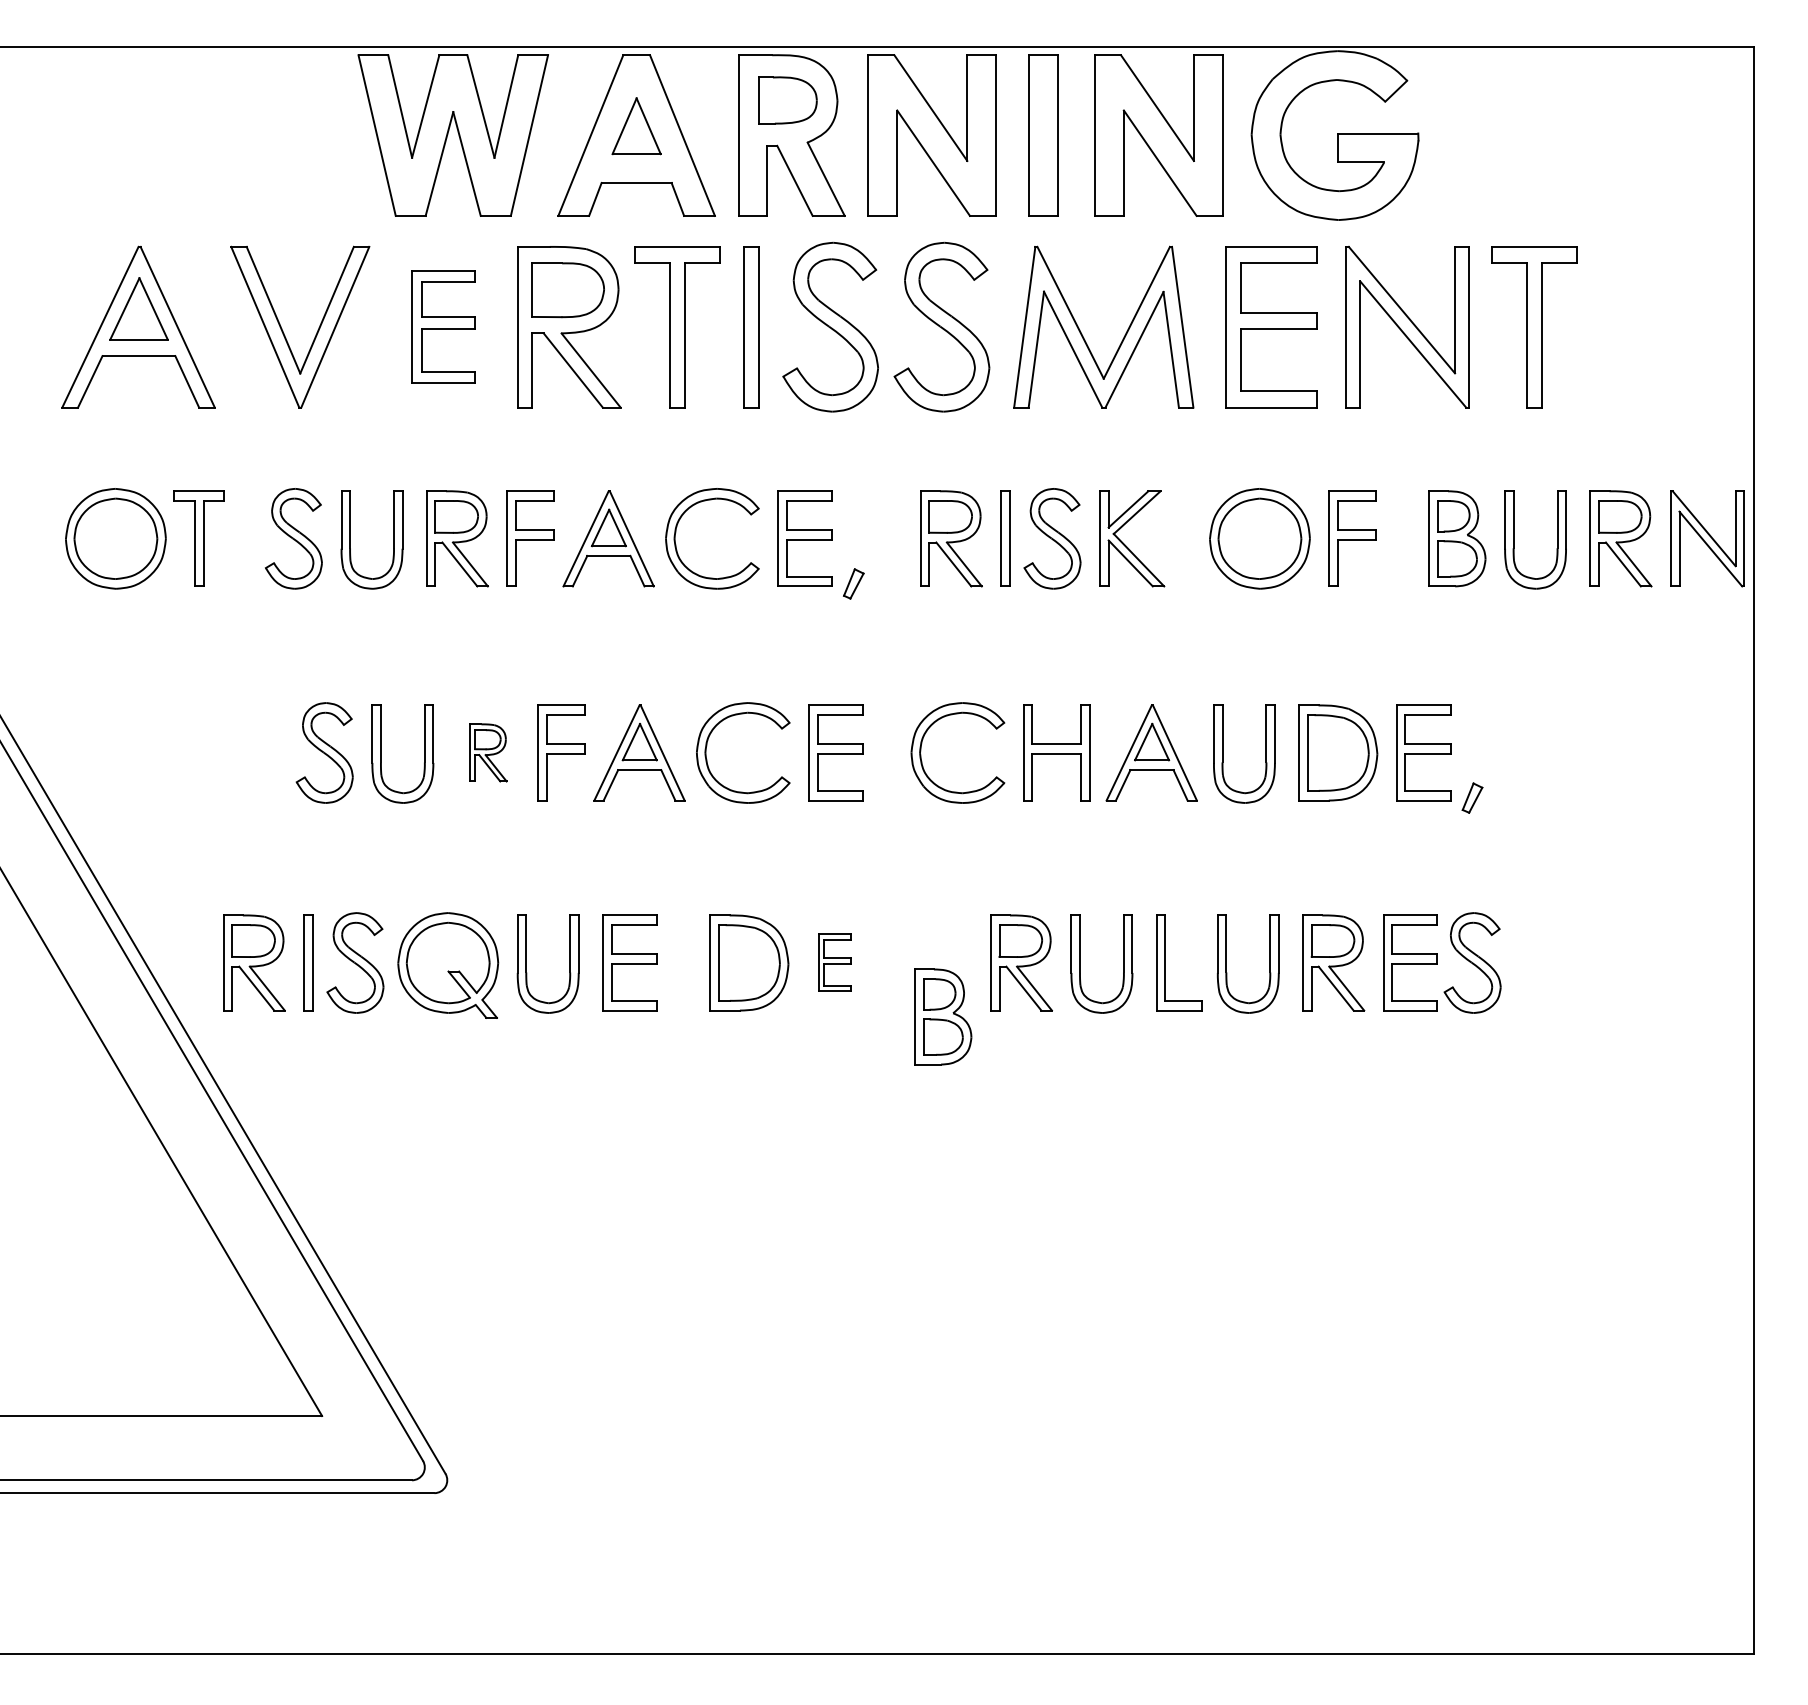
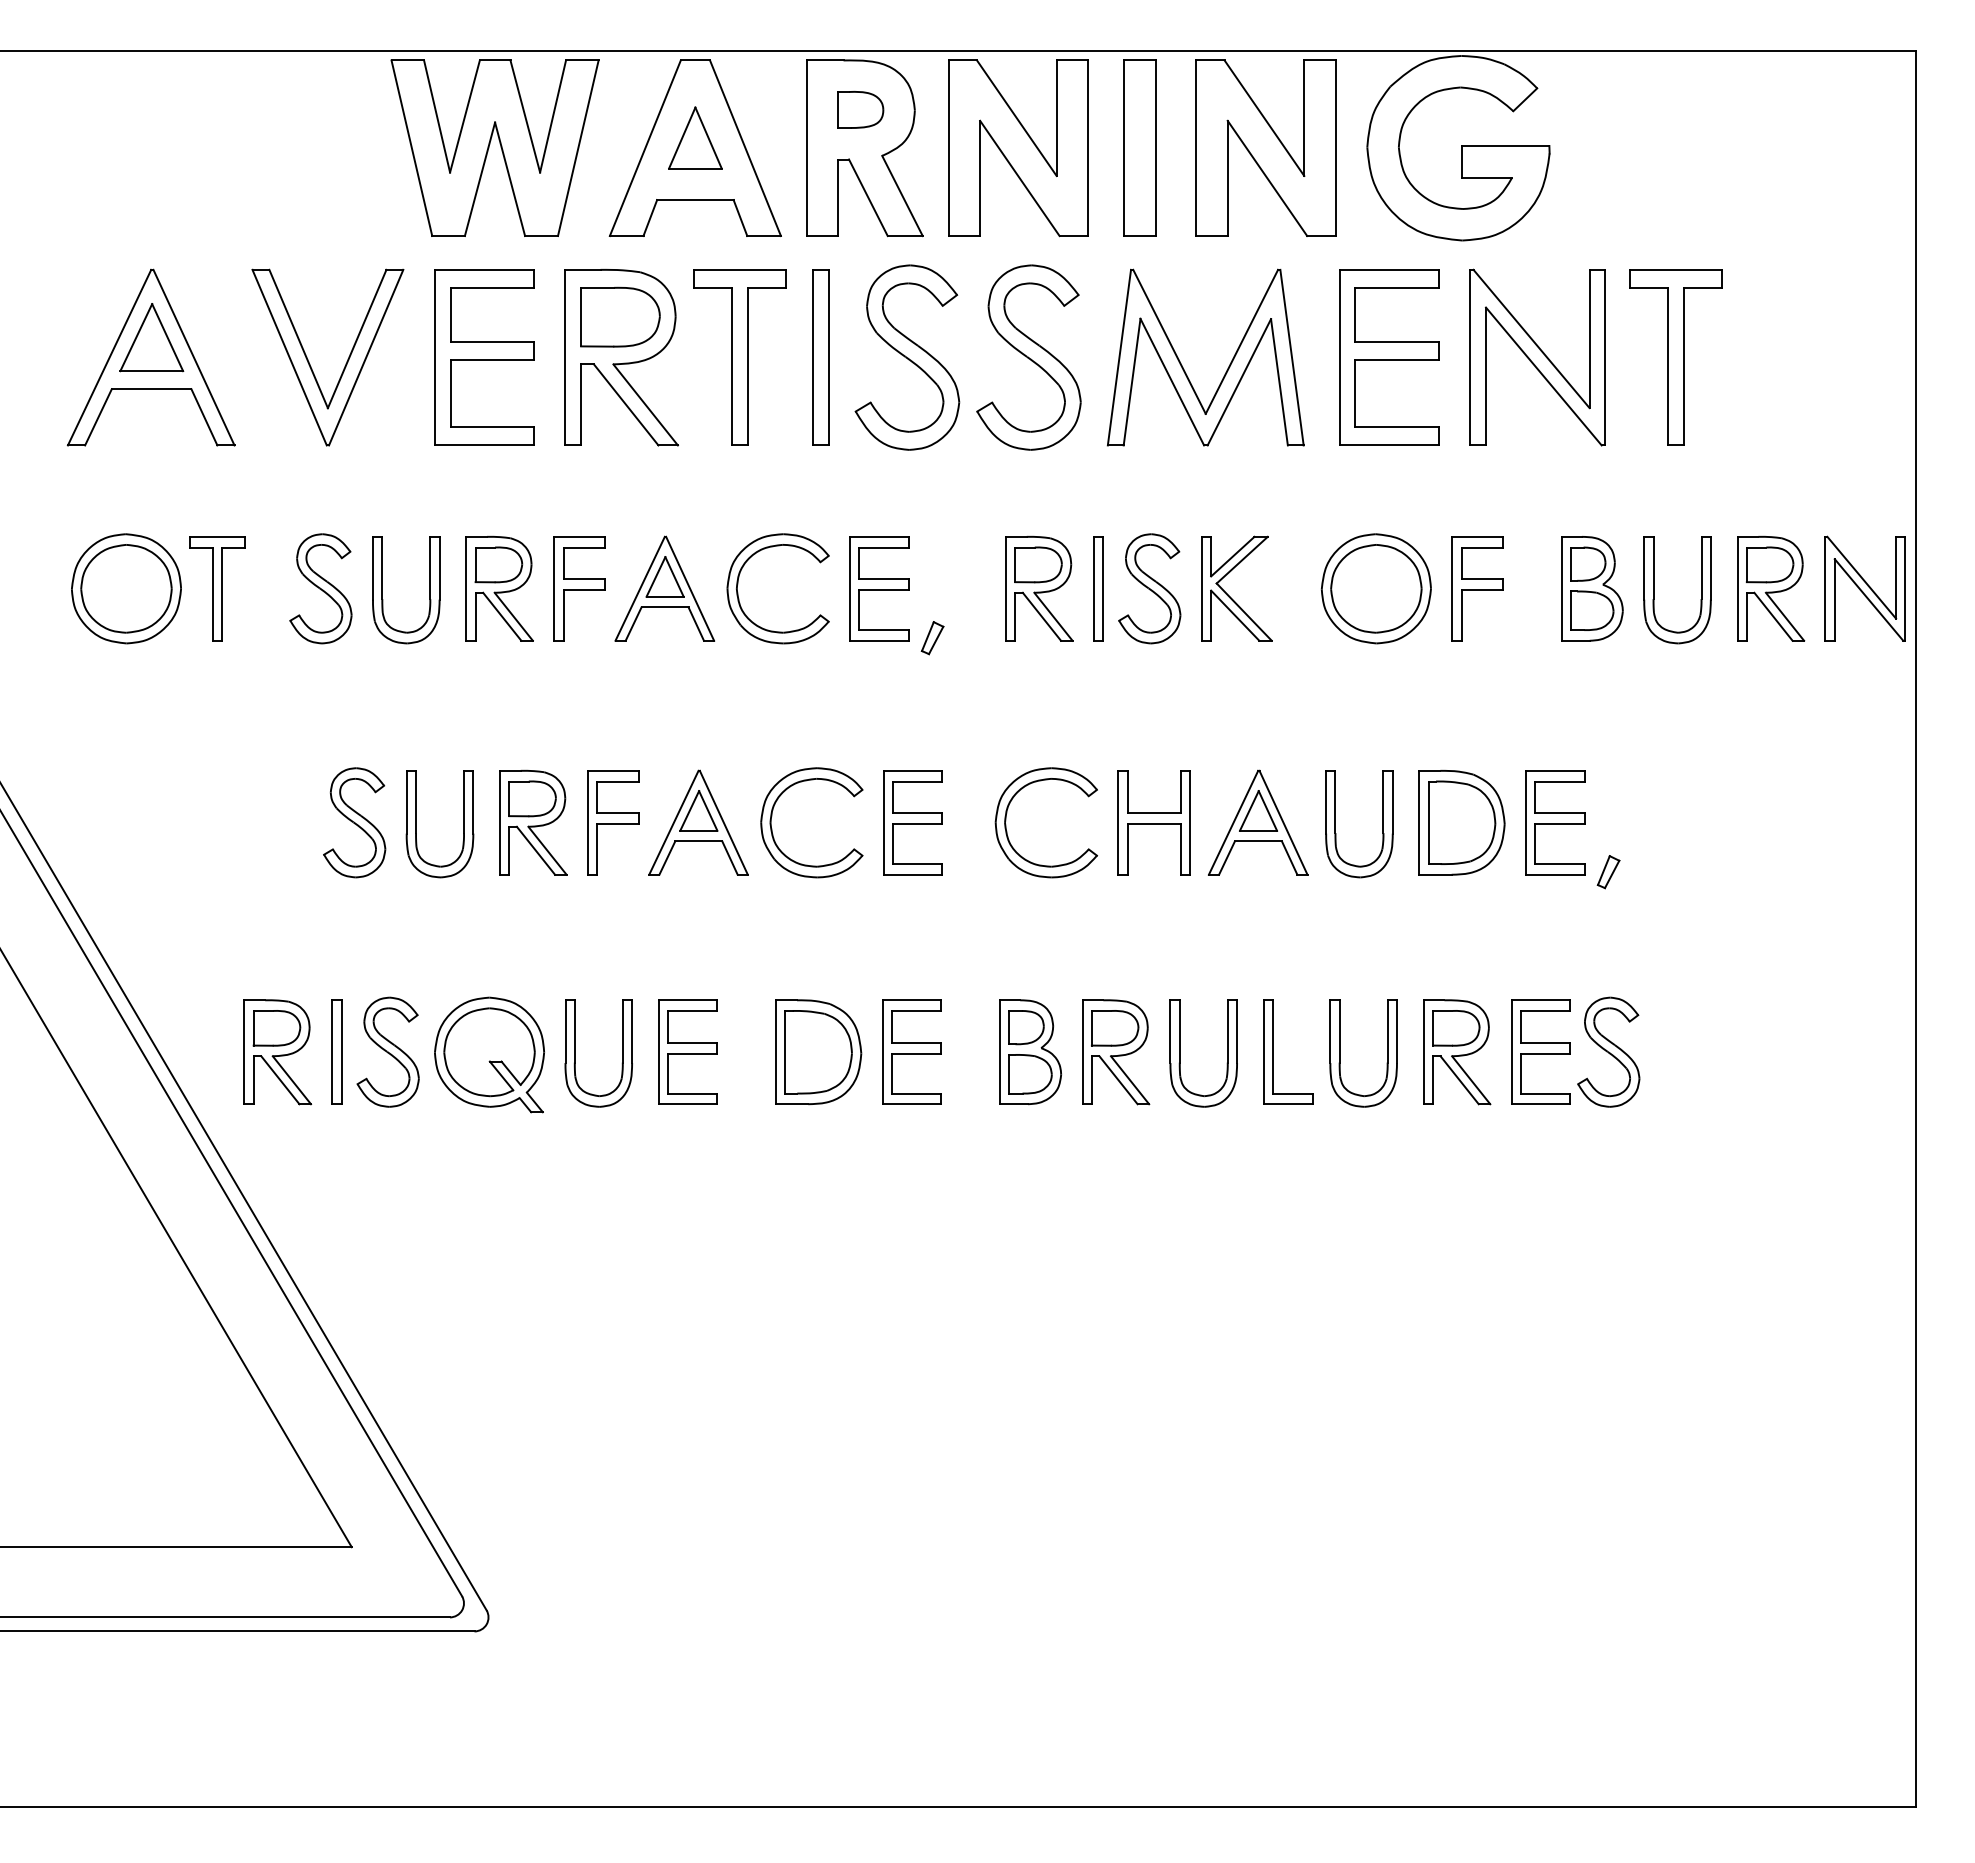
part: (787, 100) -> (860, 109), size x0.71
part: (443, 327) -> (484, 357), size x1.43
part: (488, 752) -> (533, 822), size x1.67
part: (834, 962) -> (911, 1051), size x1.67
part: (943, 1017) -> (1030, 1052), moved

